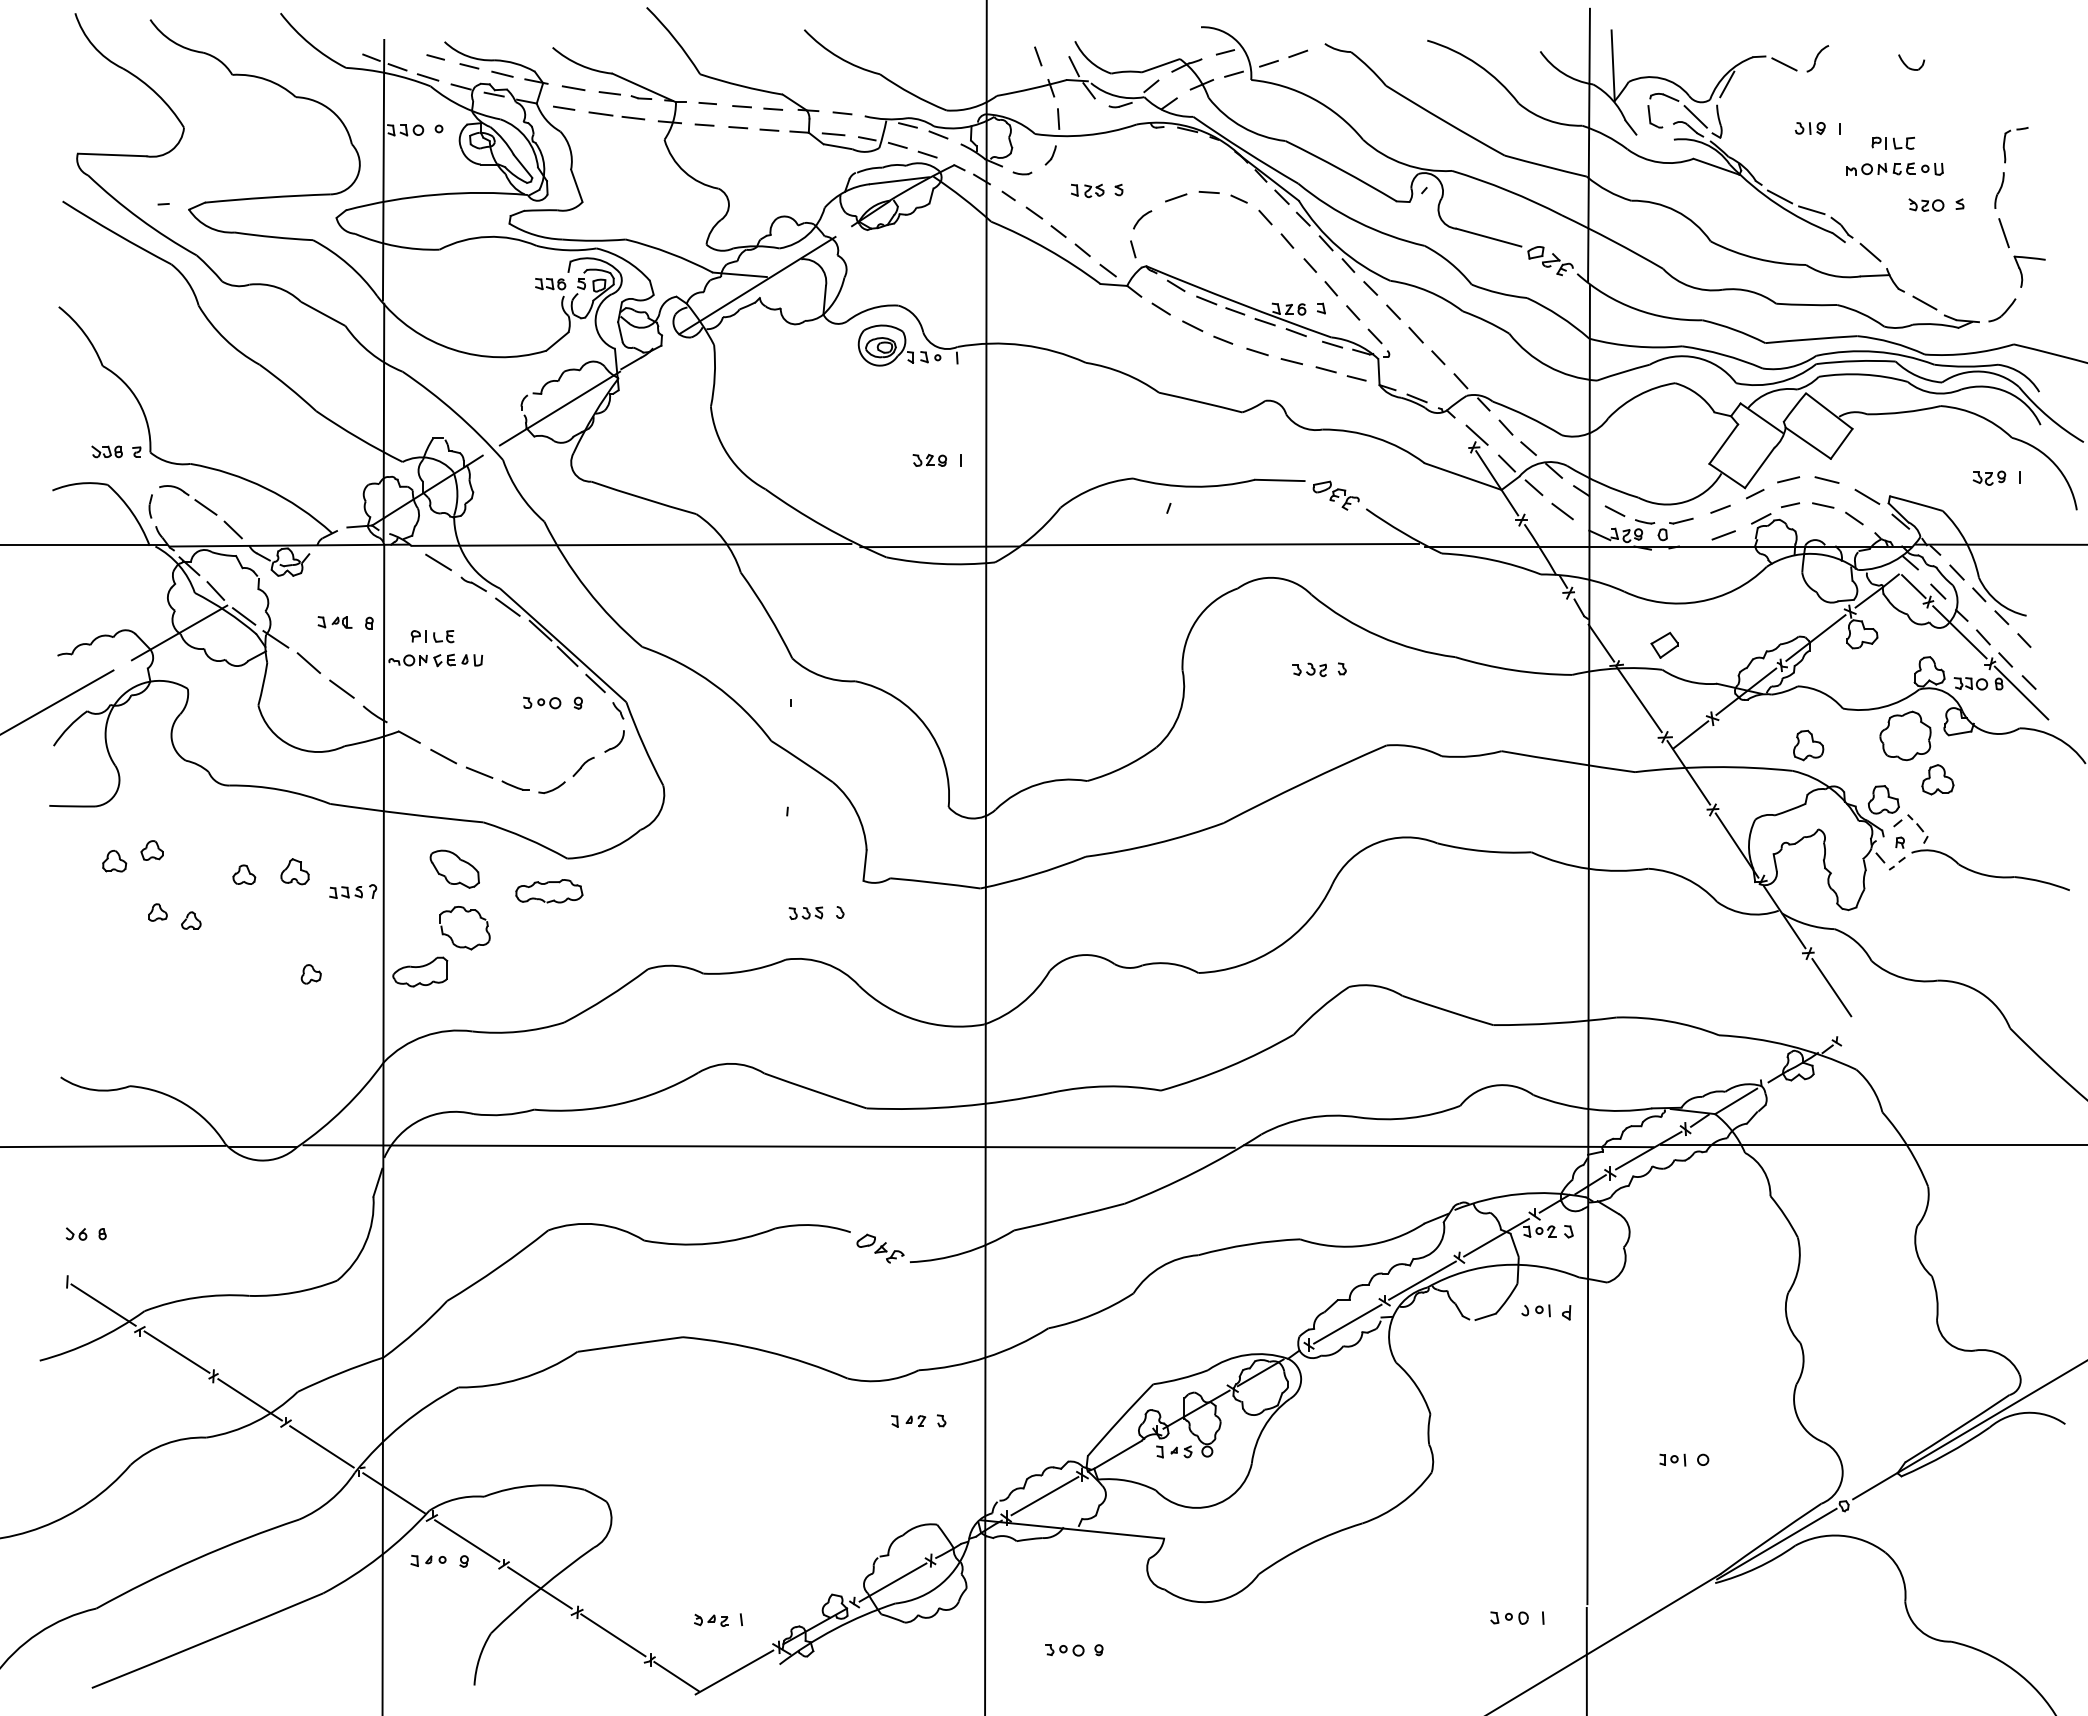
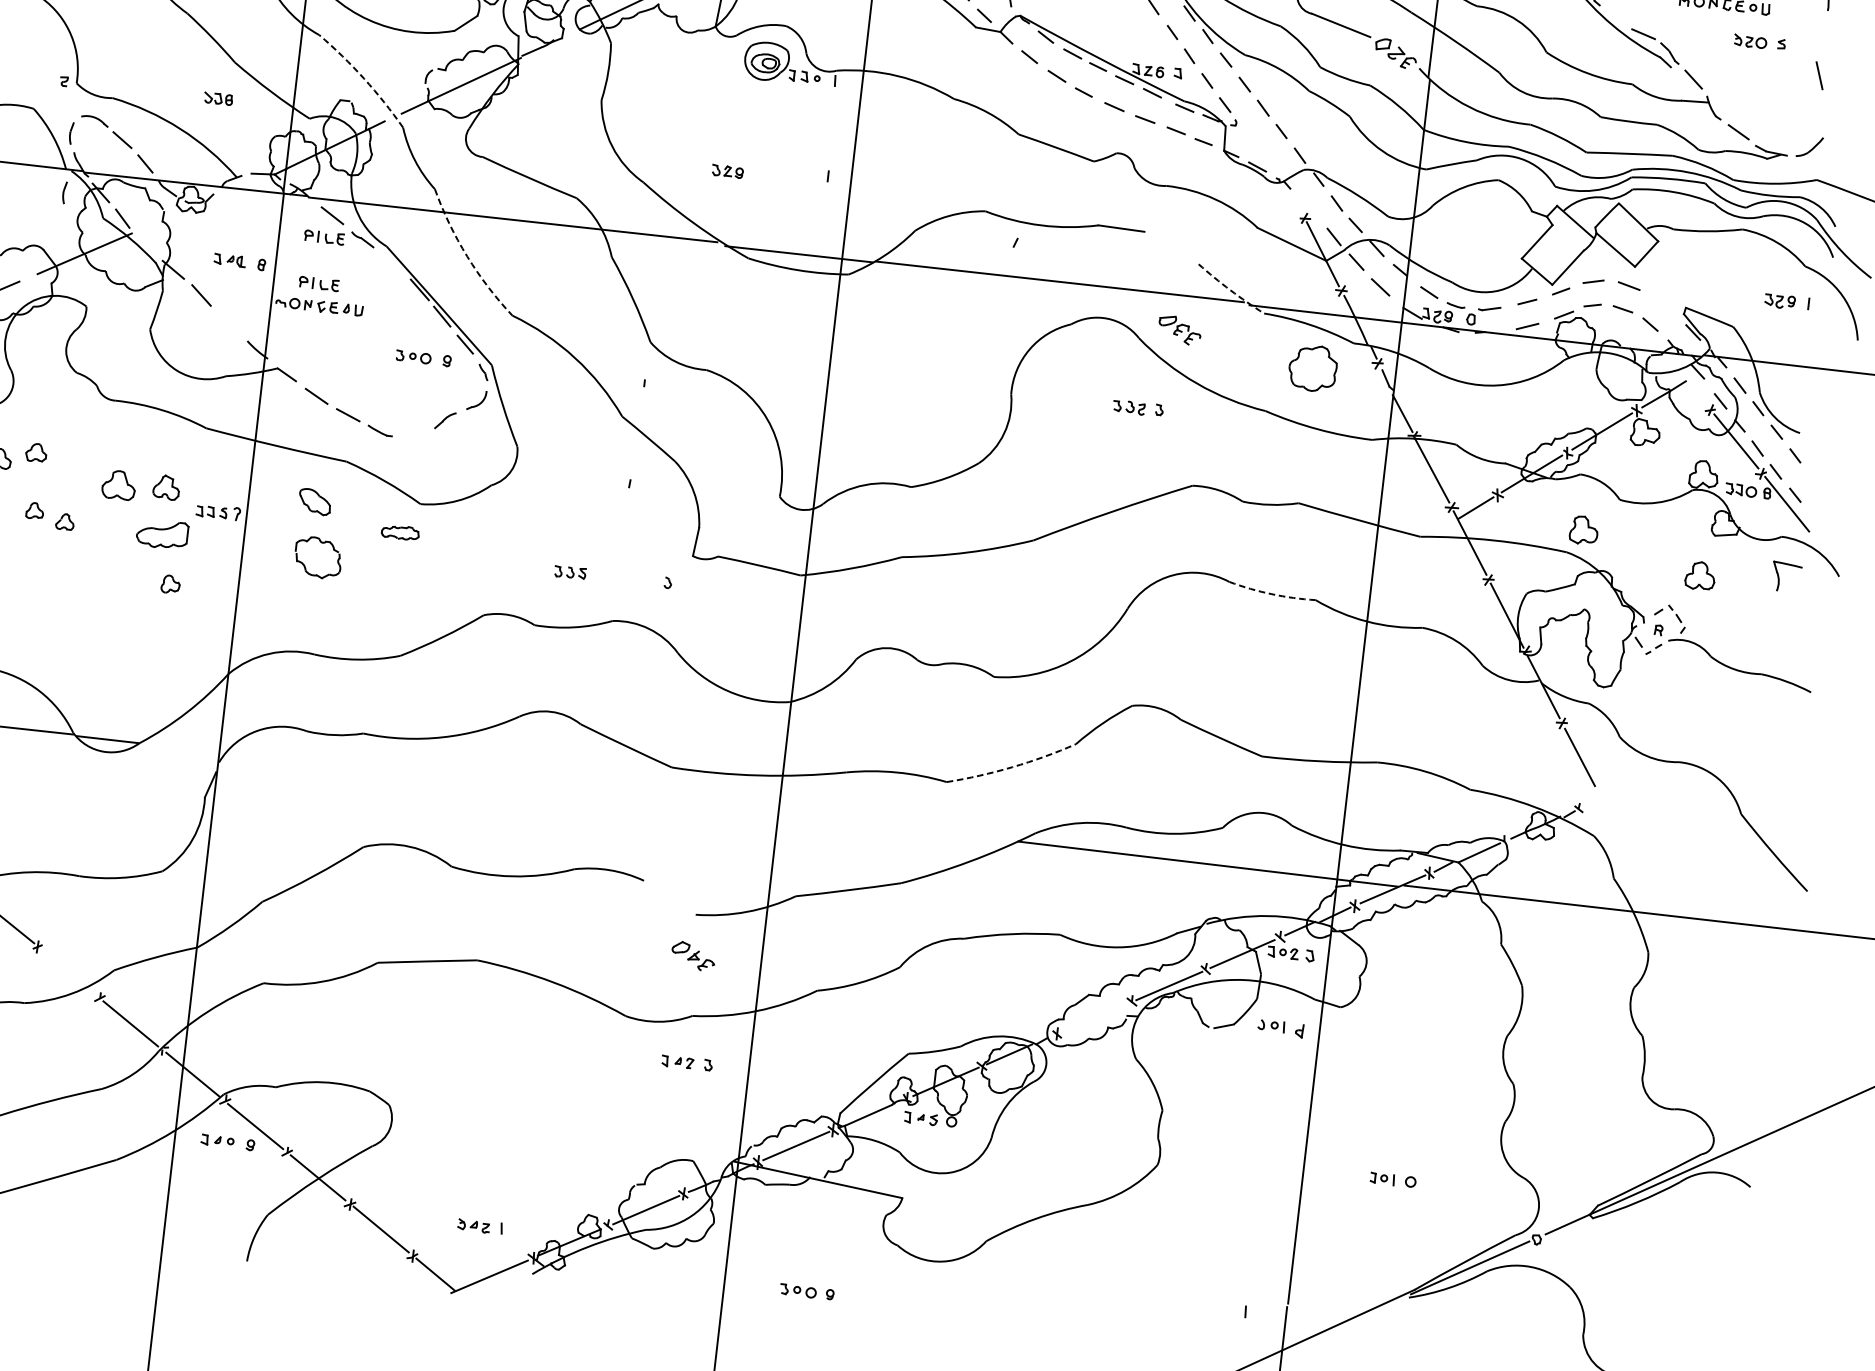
part: (1999, 190) -> (1819, 35), removed
line: (1779, 196) -> (1615, 18), removed
part: (2022, 273) -> (1779, 578), moved
arc: (455, 412) -> (363, 78), solid -> dashed
line: (1476, 434) -> (1308, 206), removed
part: (106, 451) -> (217, 98), moved
part: (929, 460) -> (727, 171), moved
part: (1335, 495) -> (1179, 330), moved
line: (1867, 496) -> (1665, 305), removed
arc: (1403, 532) -> (1230, 289), solid -> dashed
part: (150, 570) -> (64, 192), added
part: (432, 586) -> (324, 237), added
line: (1913, 586) -> (1698, 393), removed
arc: (586, 589) -> (466, 256), solid -> dashed
line: (507, 606) -> (391, 263), removed
line: (243, 616) -> (145, 245), removed
part: (1664, 644) -> (1461, 421), removed
line: (341, 688) -> (229, 322), removed
part: (1905, 735) -> (1313, 367), moved
part: (551, 787) -> (413, 436), removed
part: (1883, 799) -> (1647, 588), removed
arc: (1484, 851) -> (1272, 594), solid -> dashed
part: (454, 868) -> (314, 501), size x0.7
part: (244, 874) -> (119, 484), size x1.6
part: (549, 891) -> (400, 532), size x0.6
part: (805, 912) -> (569, 571), moved
part: (420, 971) -> (162, 533), moved
arc: (1229, 1066) -> (1012, 766), solid -> dashed
line: (768, 1146) -> (576, 792), removed
part: (880, 1248) -> (693, 956), moved
line: (1347, 1323) -> (1095, 1017), removed
line: (249, 1399) -> (68, 972), removed
part: (1509, 1617) -> (1214, 1307), removed

